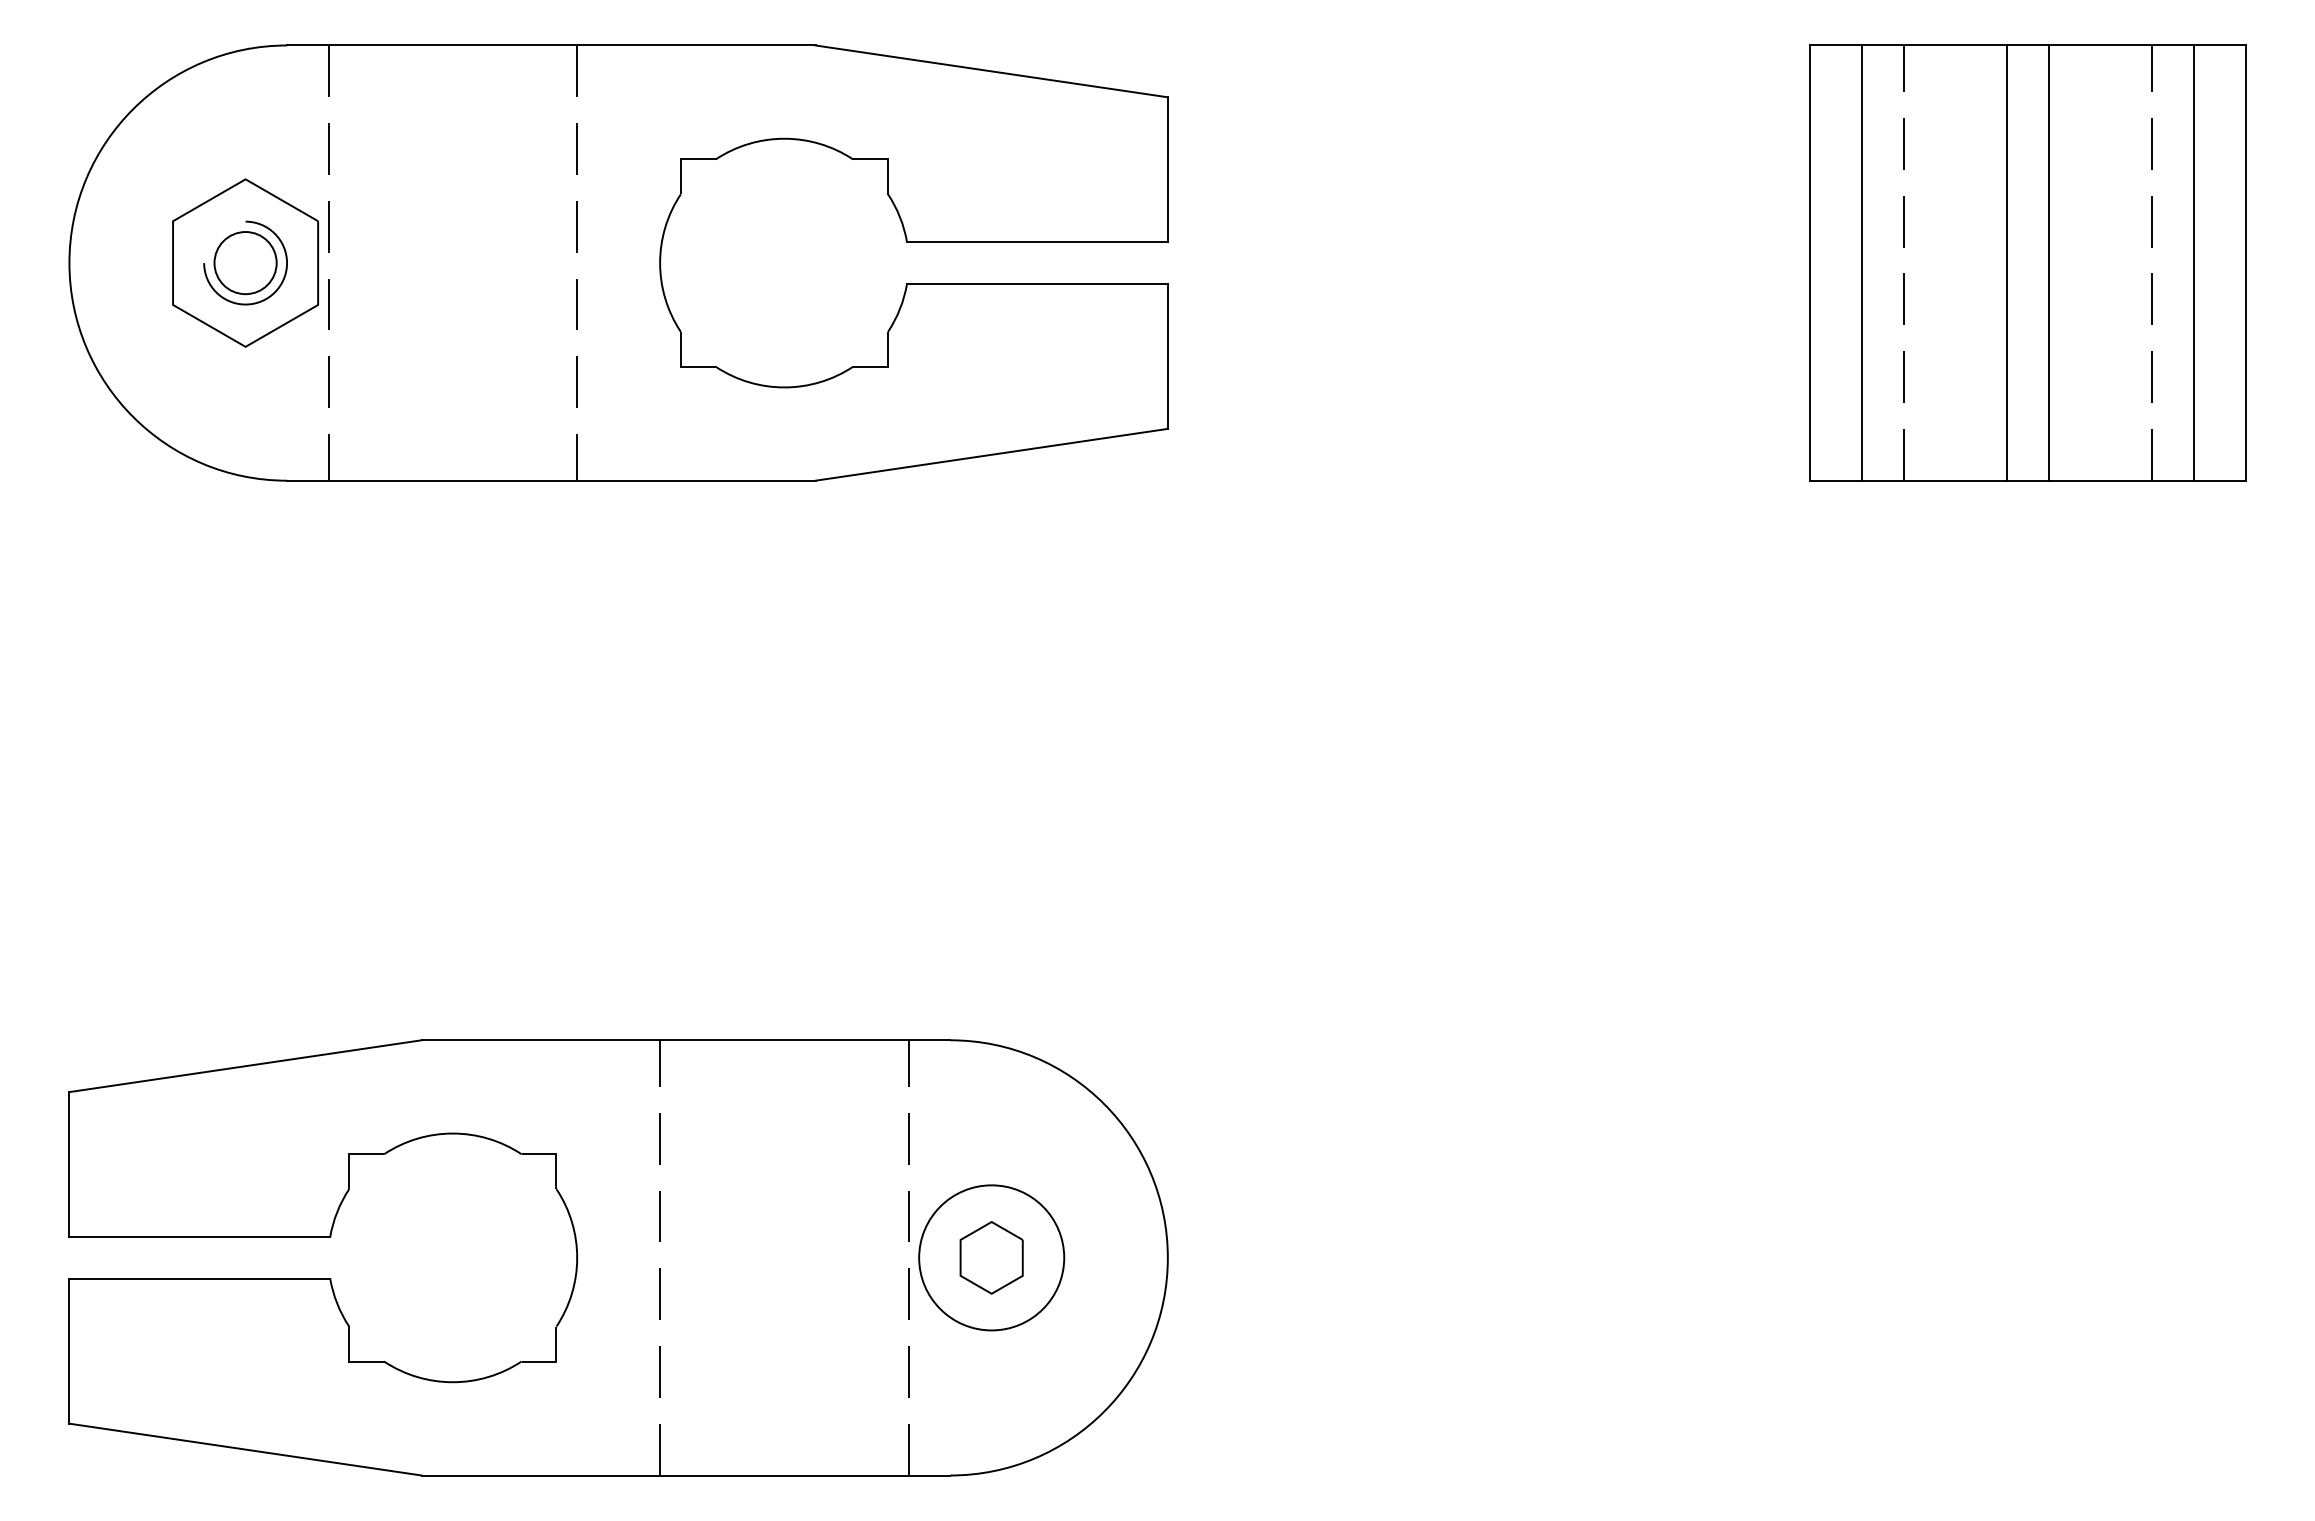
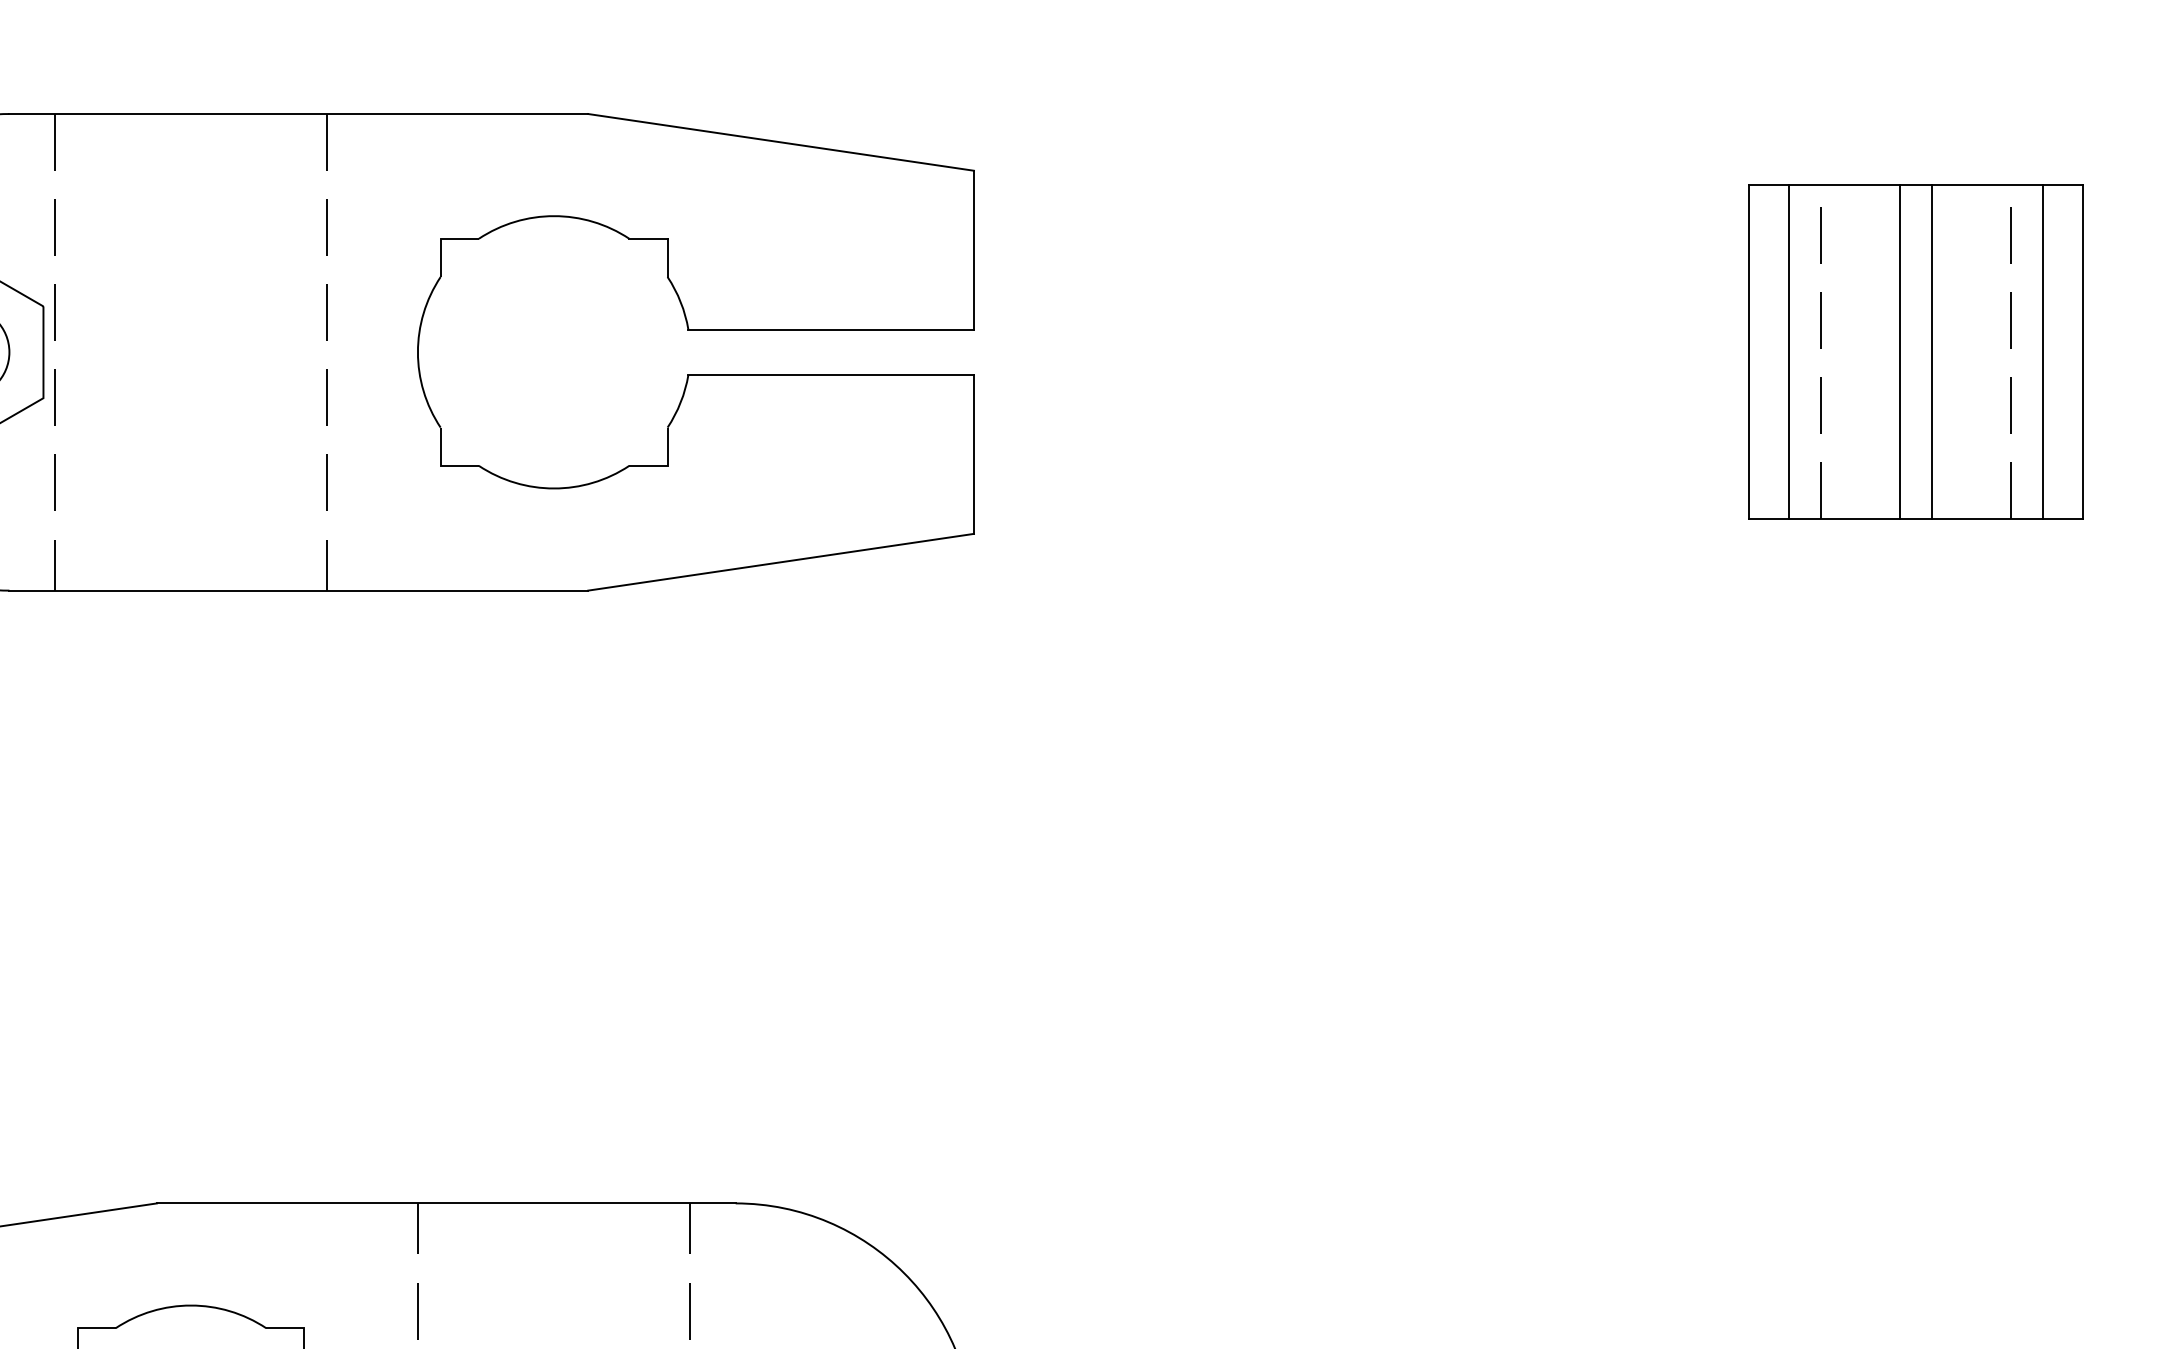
part: (2027, 262) -> (1915, 351), size x0.7

